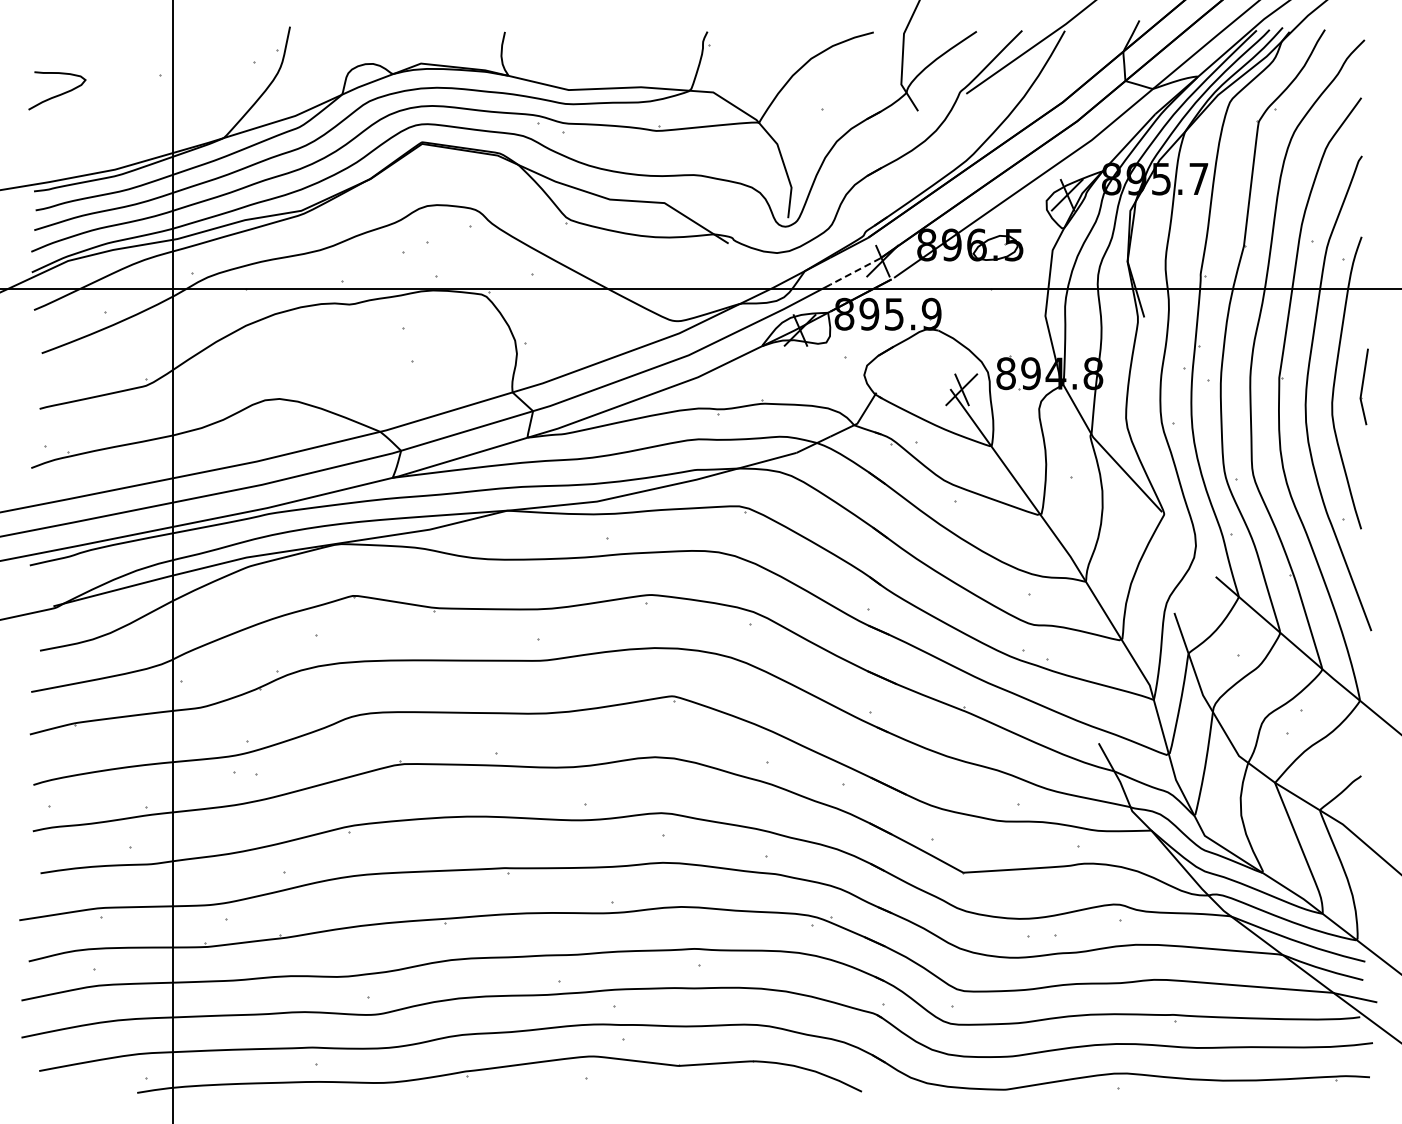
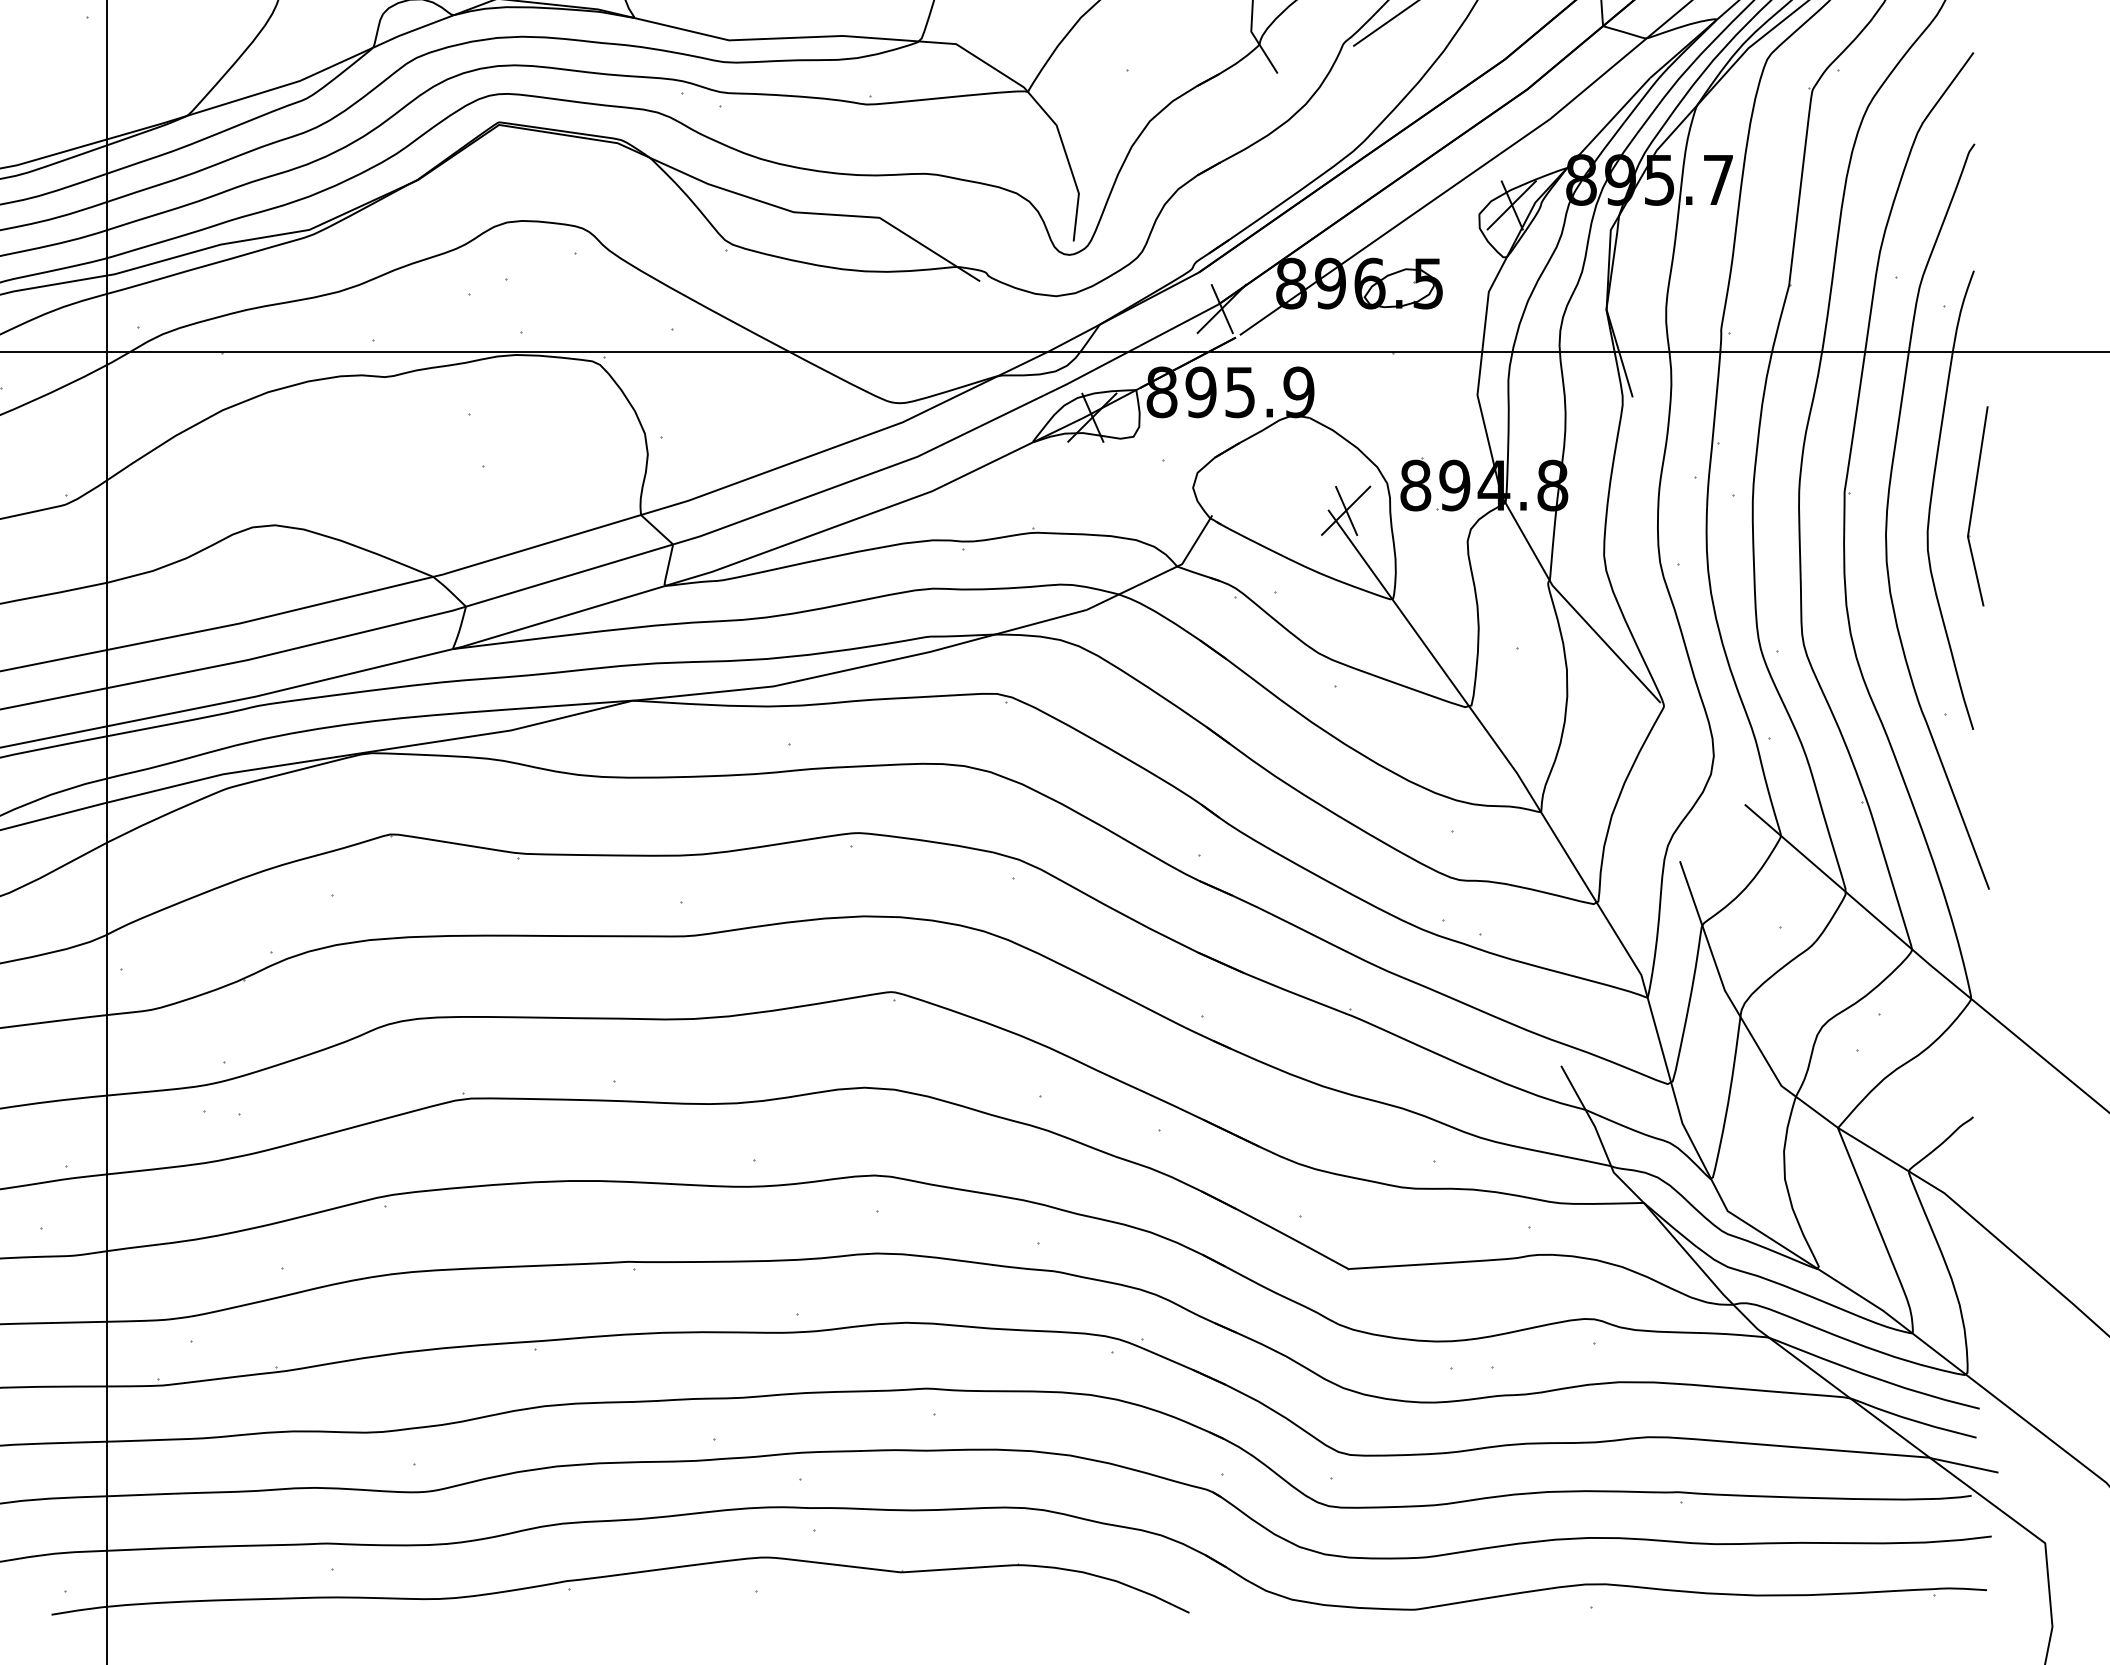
line: (854, 271) -> (1177, 325), dashed -> solid
part: (1364, 386) -> (1978, 505), size x1.67

